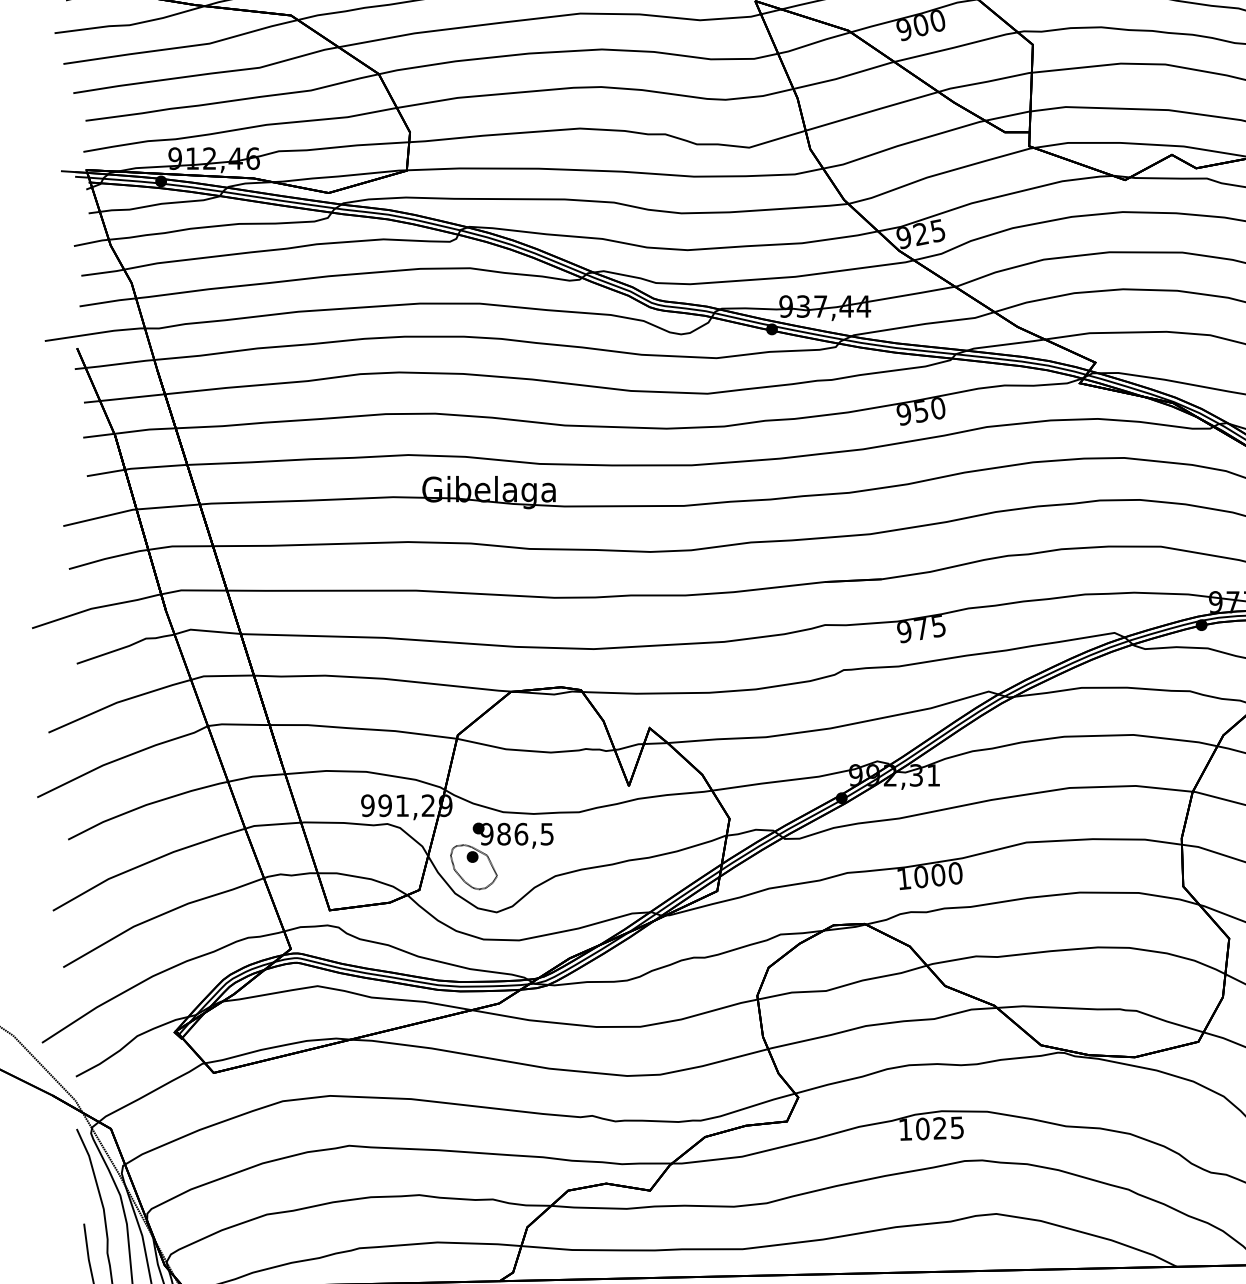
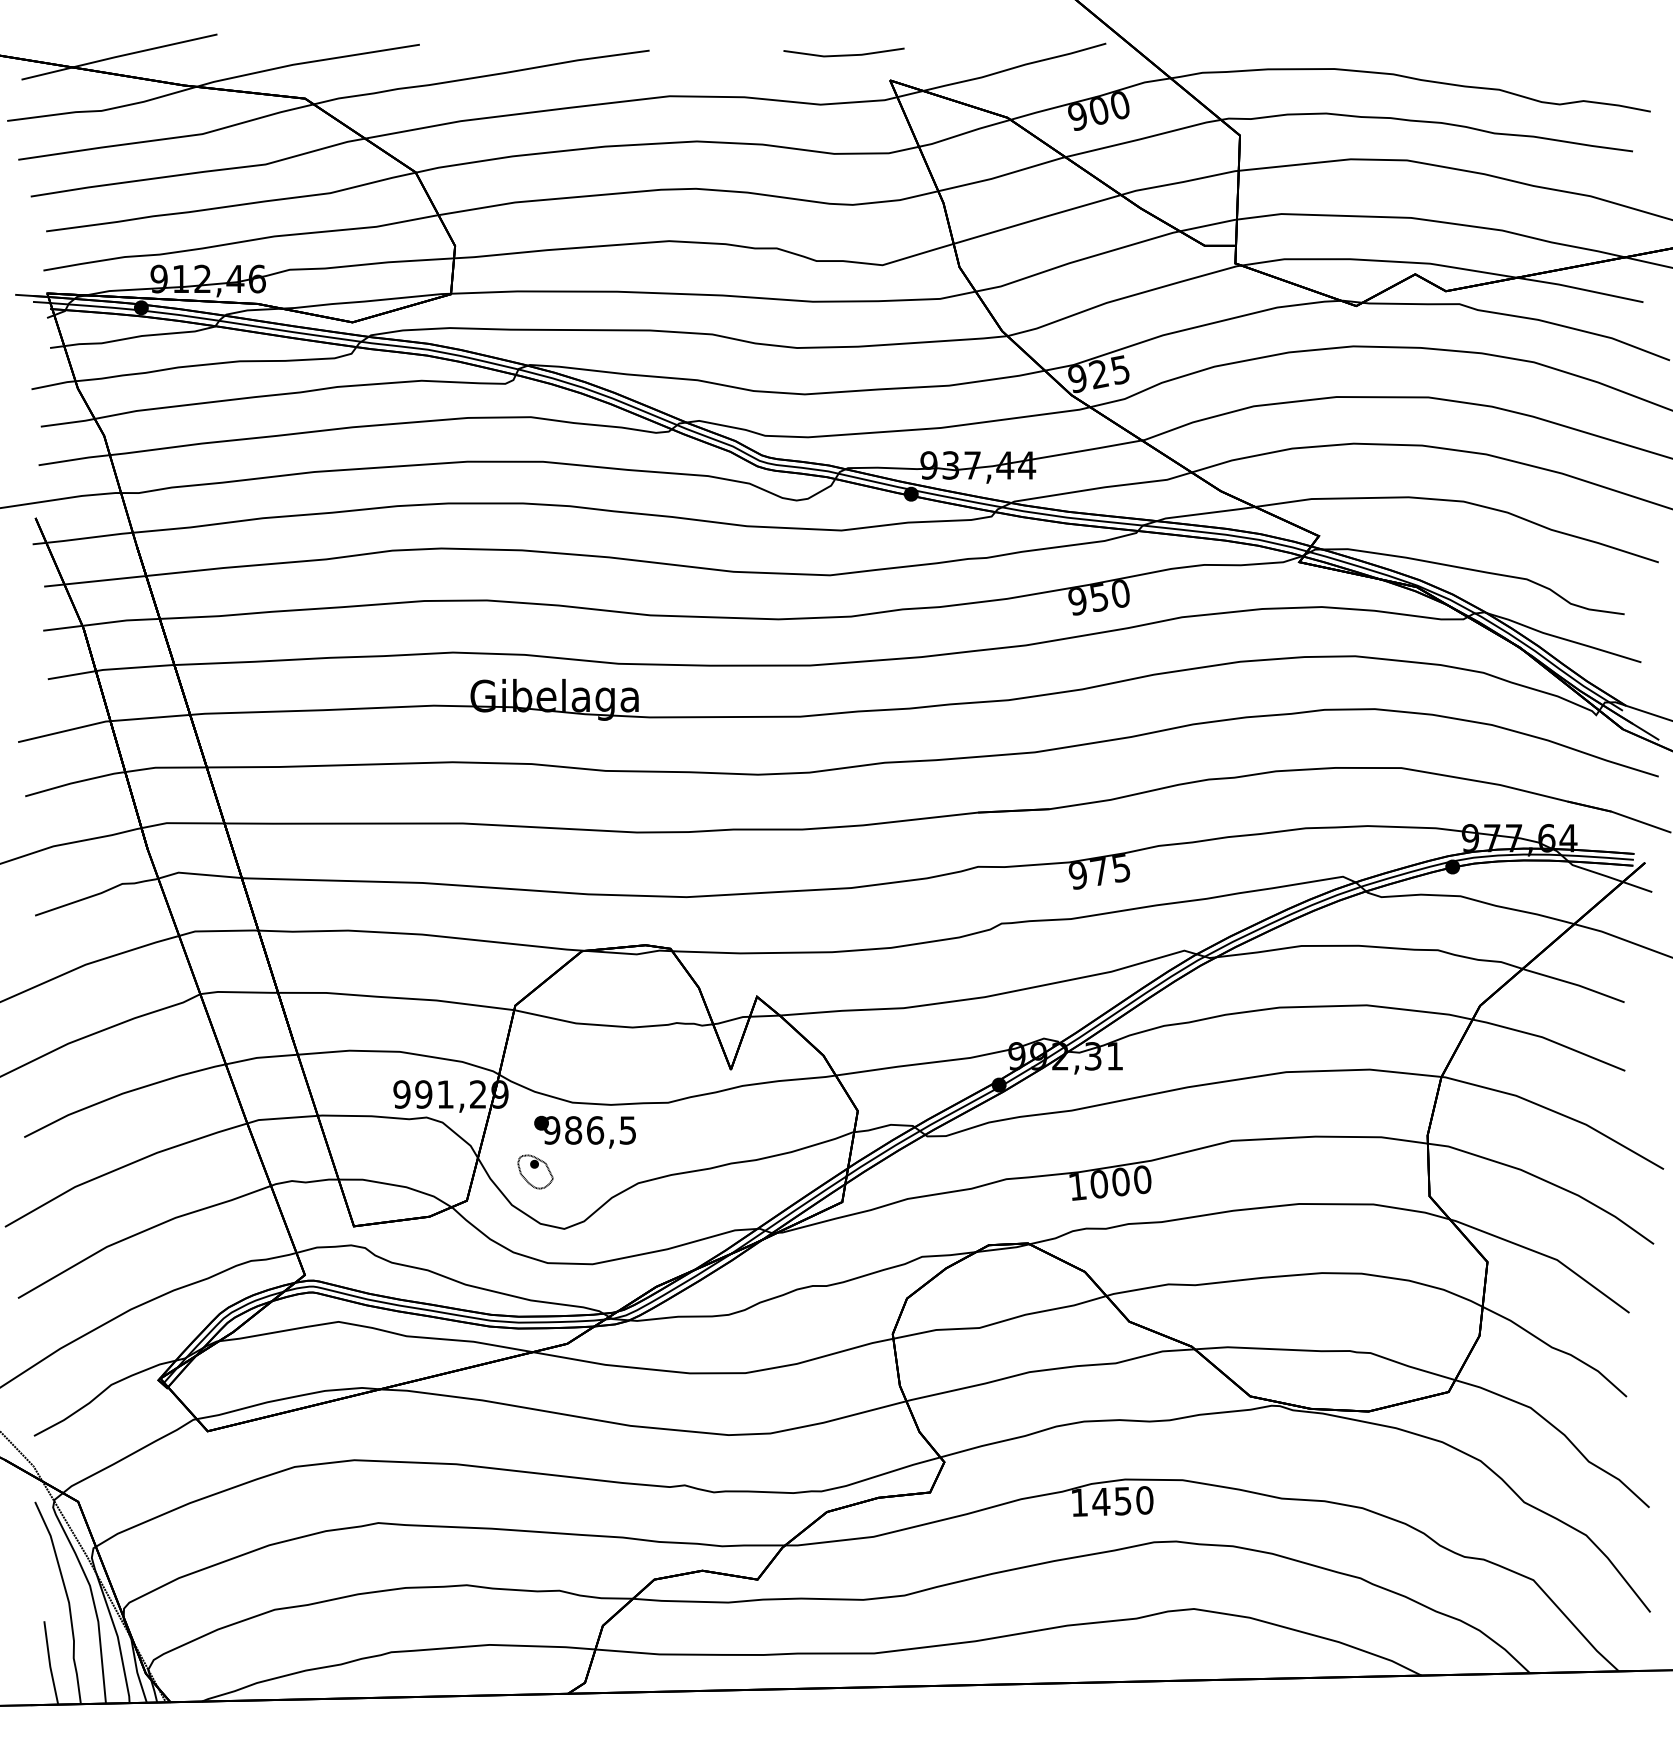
part: (473, 866) -> (535, 1171), size x0.6
text: (939, 1128) -> (1122, 1501), 1025 -> 1450

